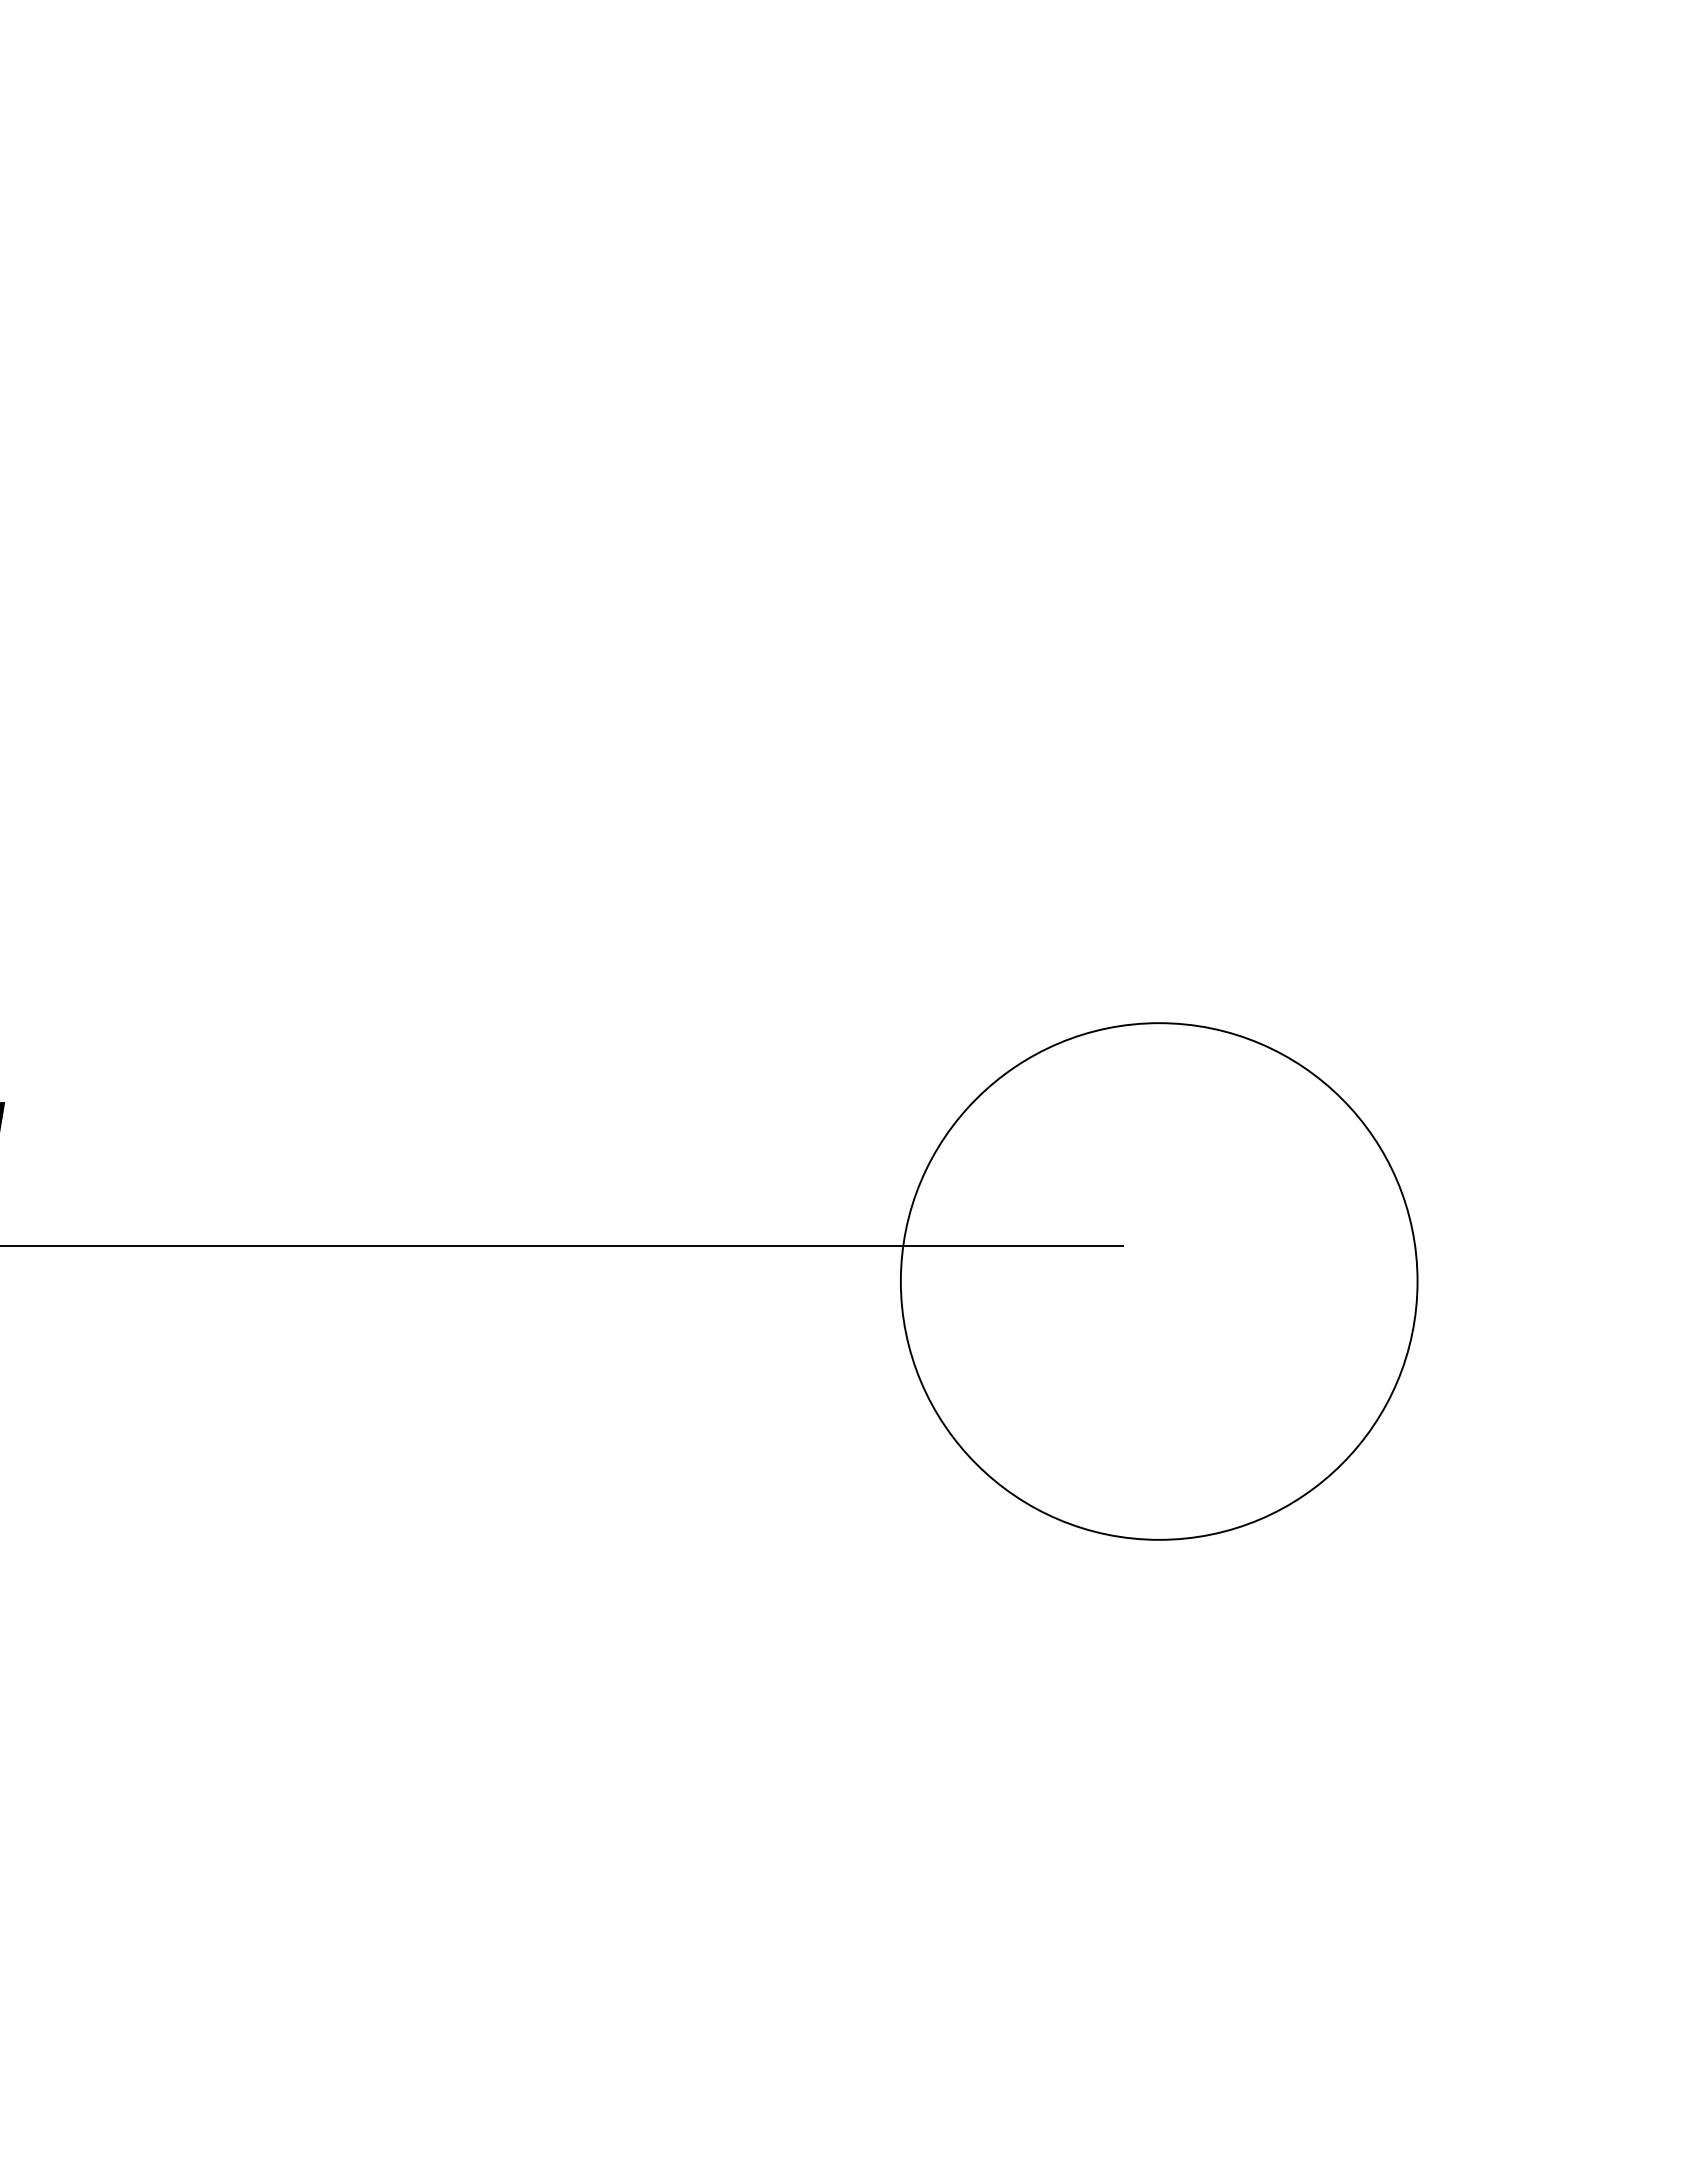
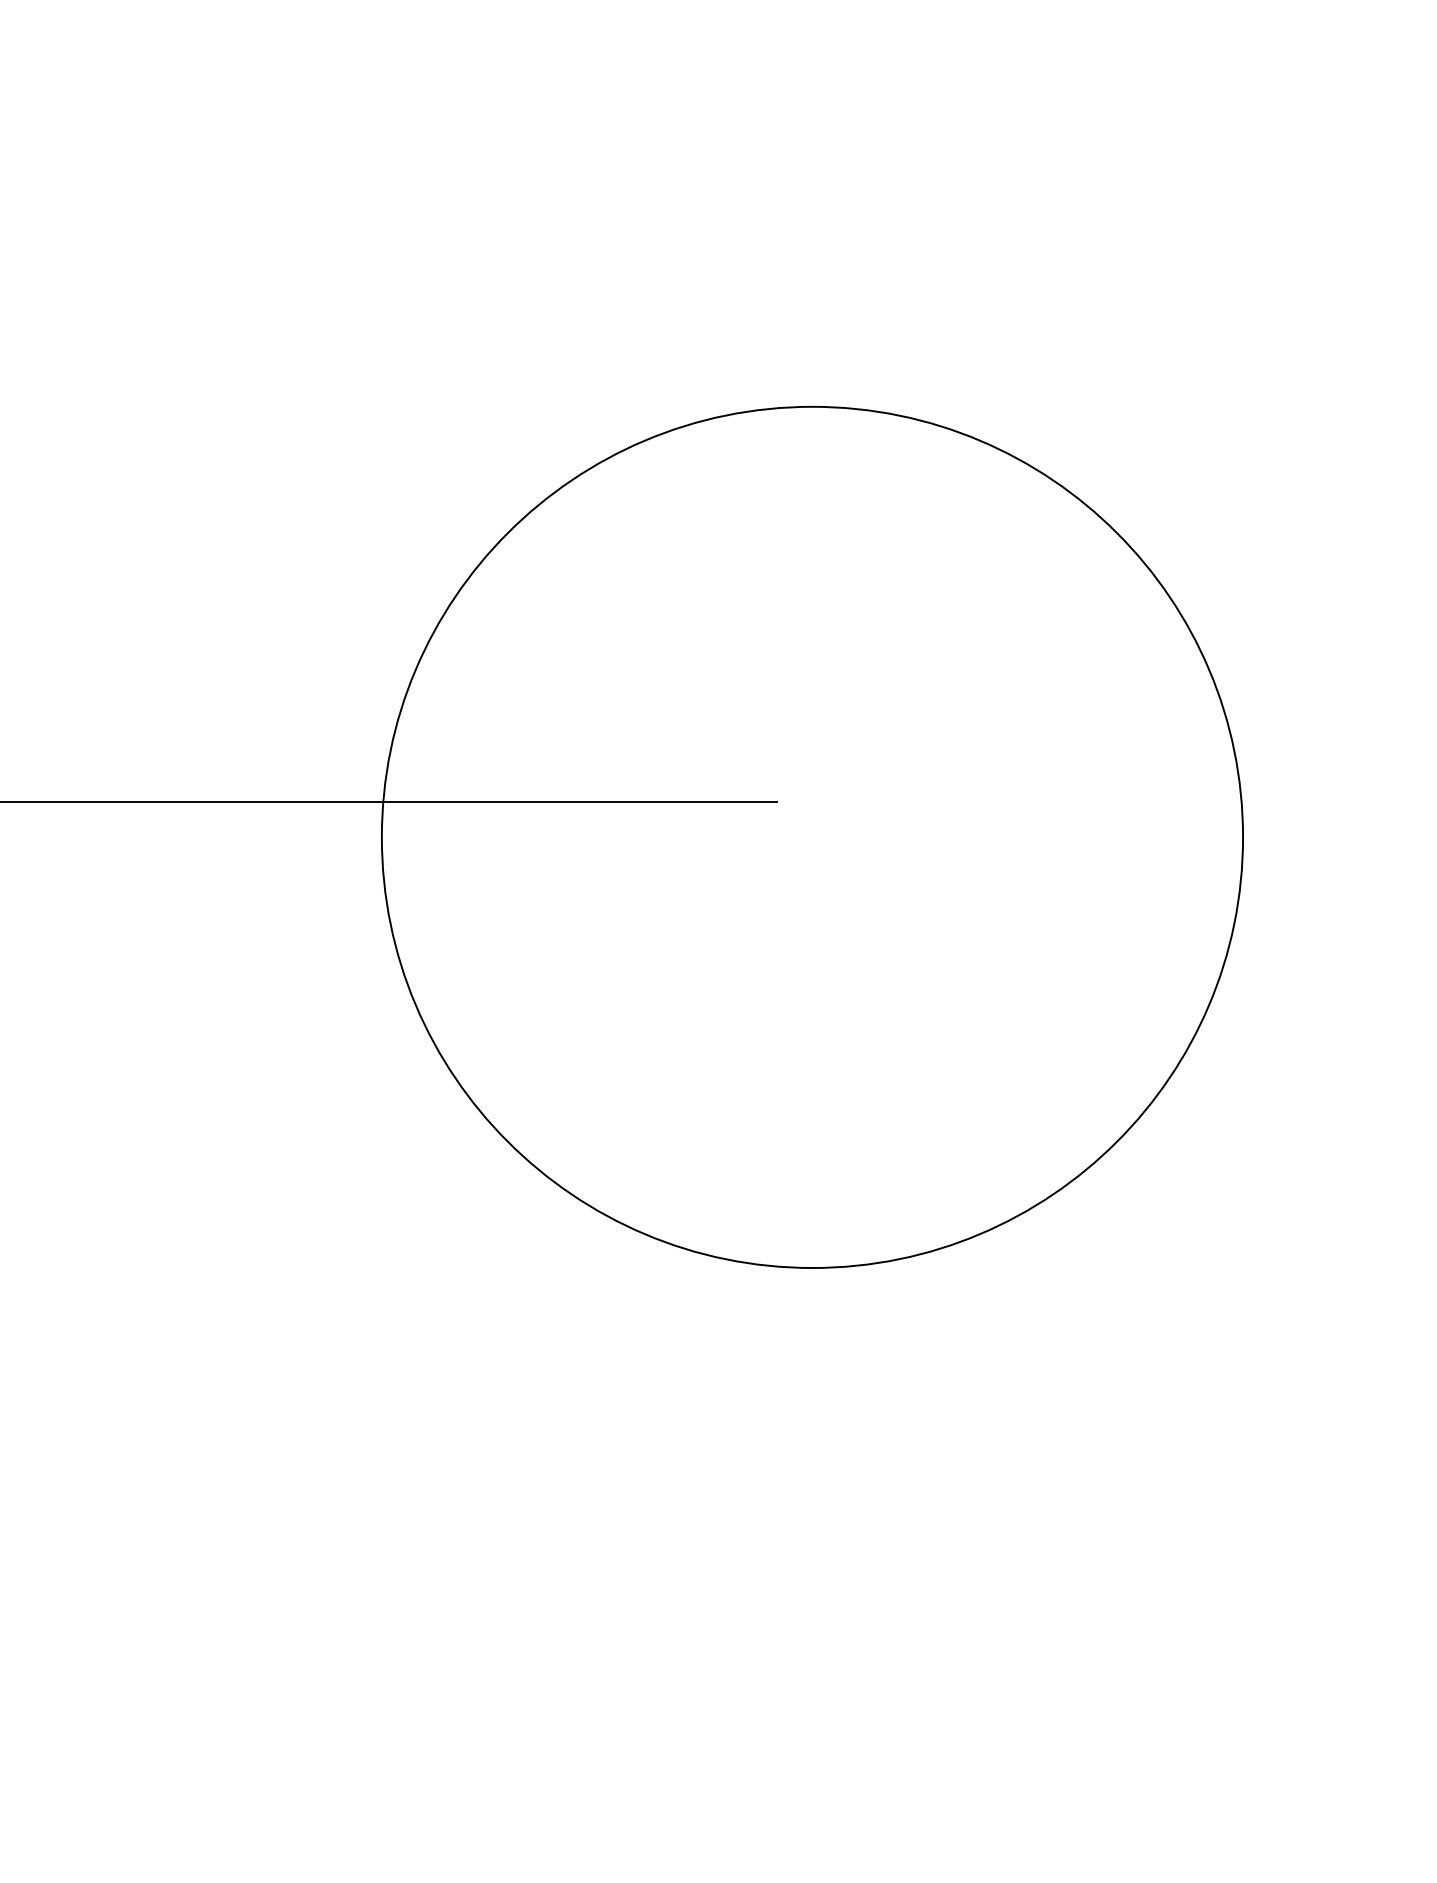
circle: (1158, 1281) -> (811, 837), size x1.67

